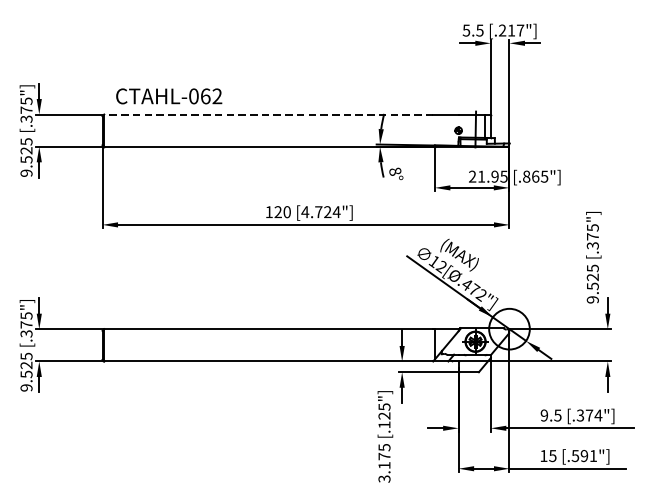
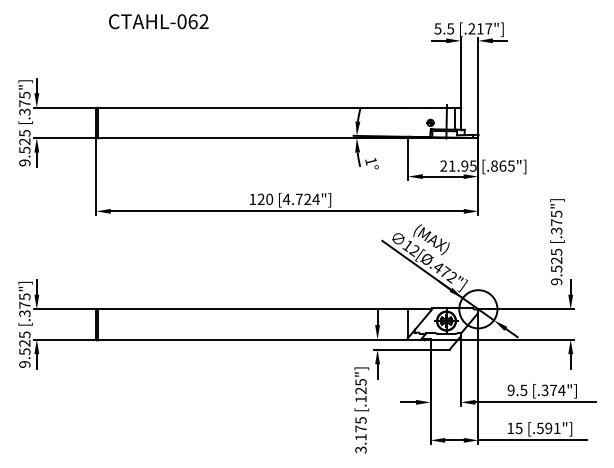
text: (168, 96) -> (158, 21), moved
line: (267, 114) -> (251, 107), dashed -> solid
text: (394, 171) -> (370, 161), 8° -> 1°

